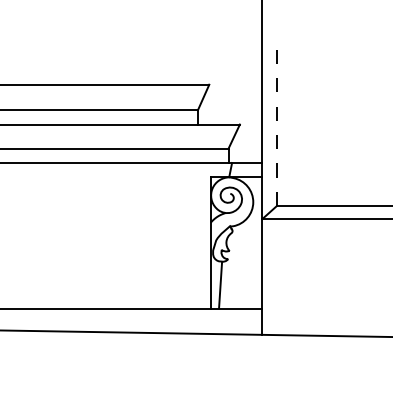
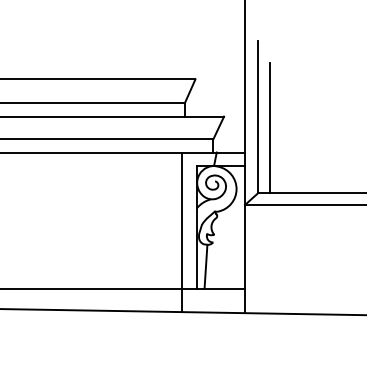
line: (276, 124) -> (258, 116), dashed -> solid
line: (289, 136) -> (270, 127), added
line: (195, 248) -> (182, 232), added

